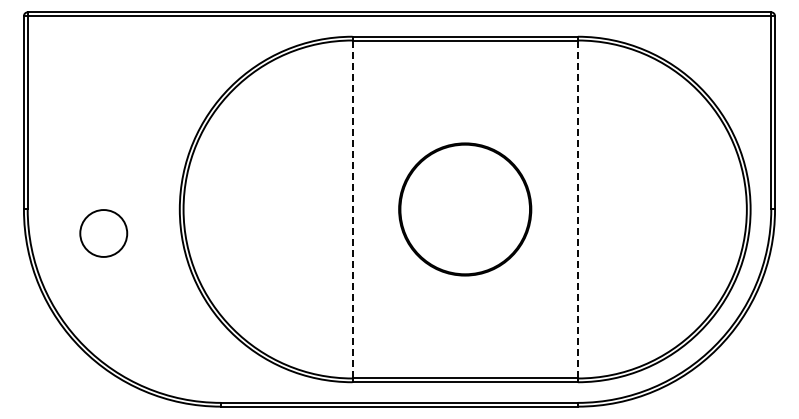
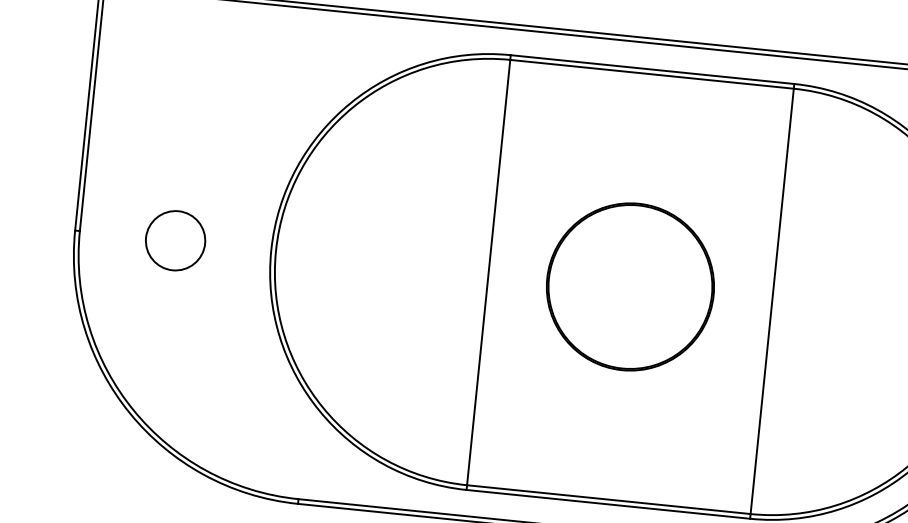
line: (352, 209) -> (488, 272), dashed -> solid
line: (577, 209) -> (771, 301), dashed -> solid
circle: (103, 233) -> (175, 240), moved

